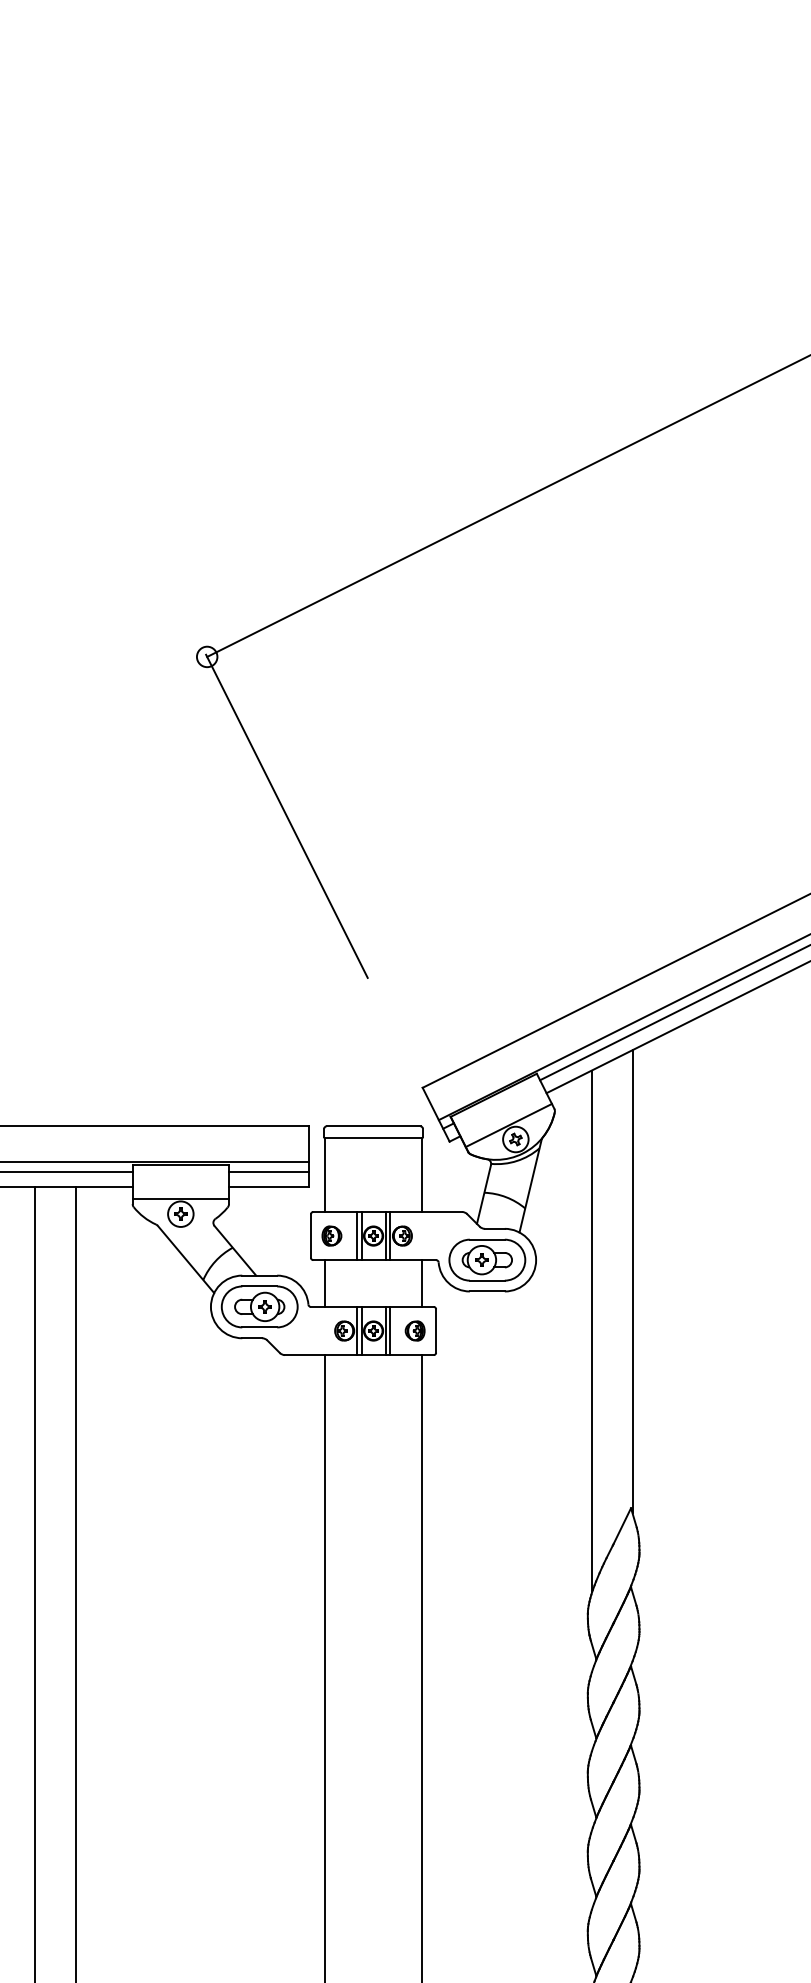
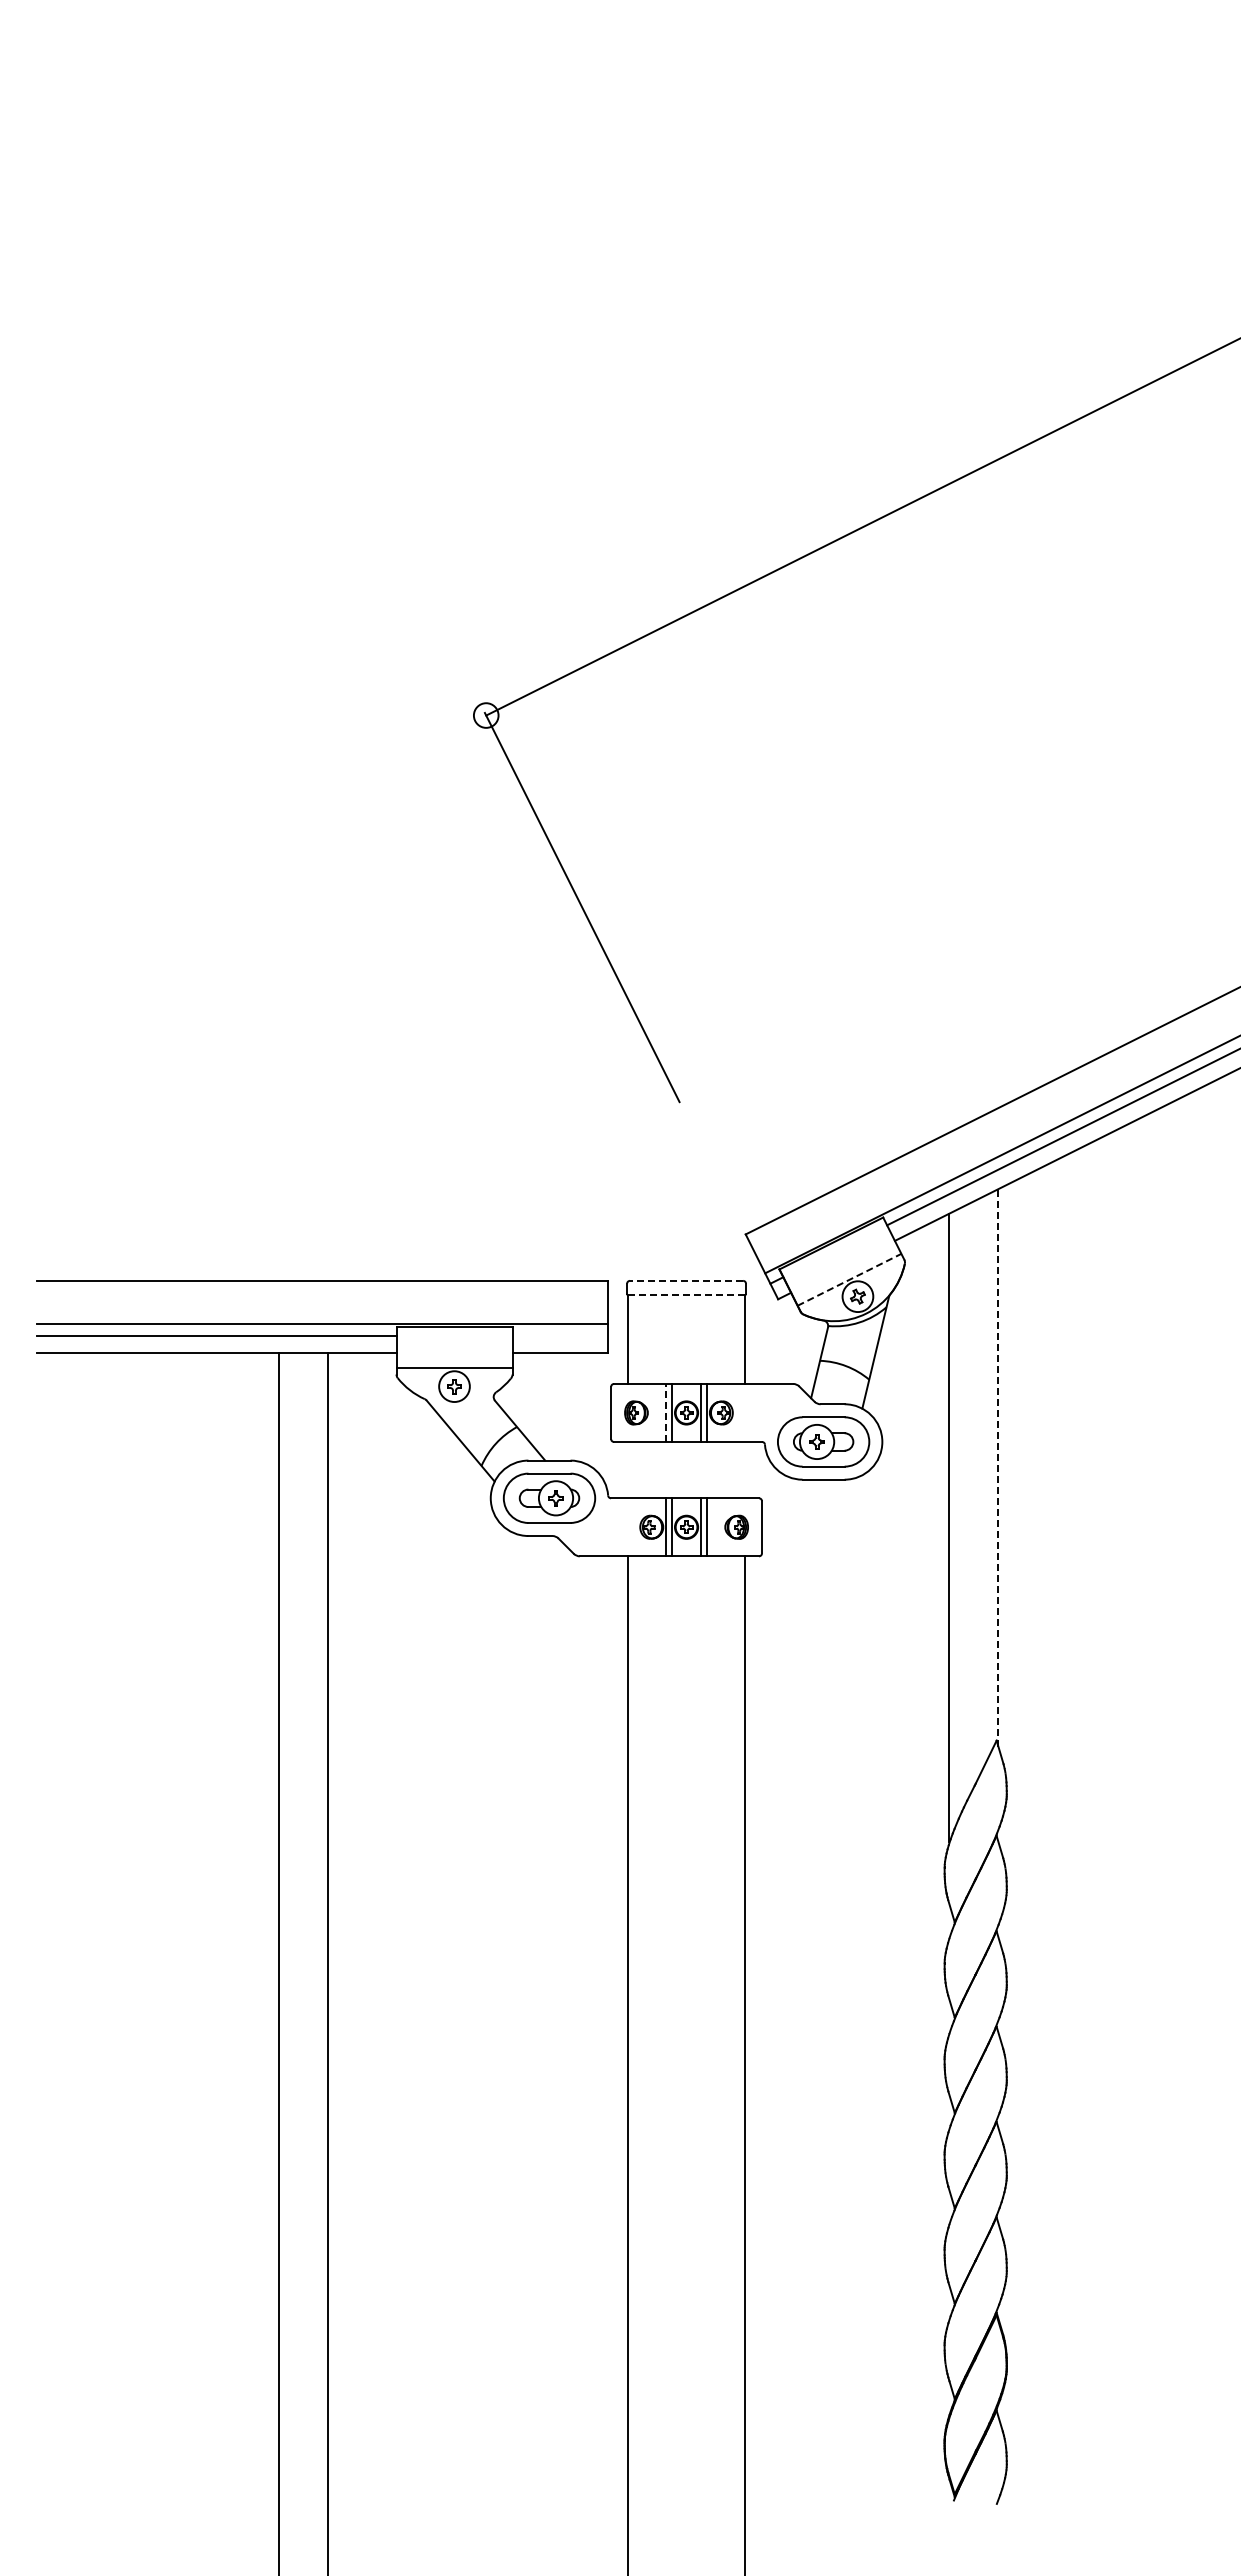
line: (508, 1125) -> (849, 1279), solid -> dashed
line: (373, 1126) -> (686, 1280), solid -> dashed
line: (373, 1138) -> (686, 1295), solid -> dashed
line: (268, 1171) -> (560, 1335), removed
line: (356, 1235) -> (666, 1412), solid -> dashed
line: (632, 1281) -> (998, 1467), solid -> dashed
line: (324, 1283) -> (627, 1469), removed
line: (422, 1283) -> (745, 1469), removed

